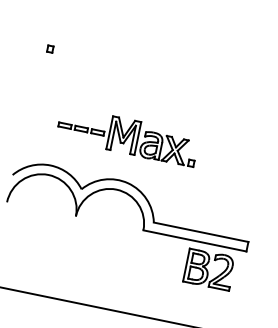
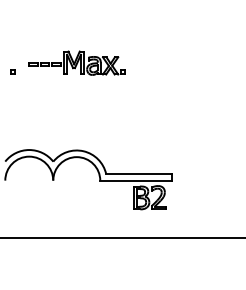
part: (127, 135) -> (76, 62), moved

